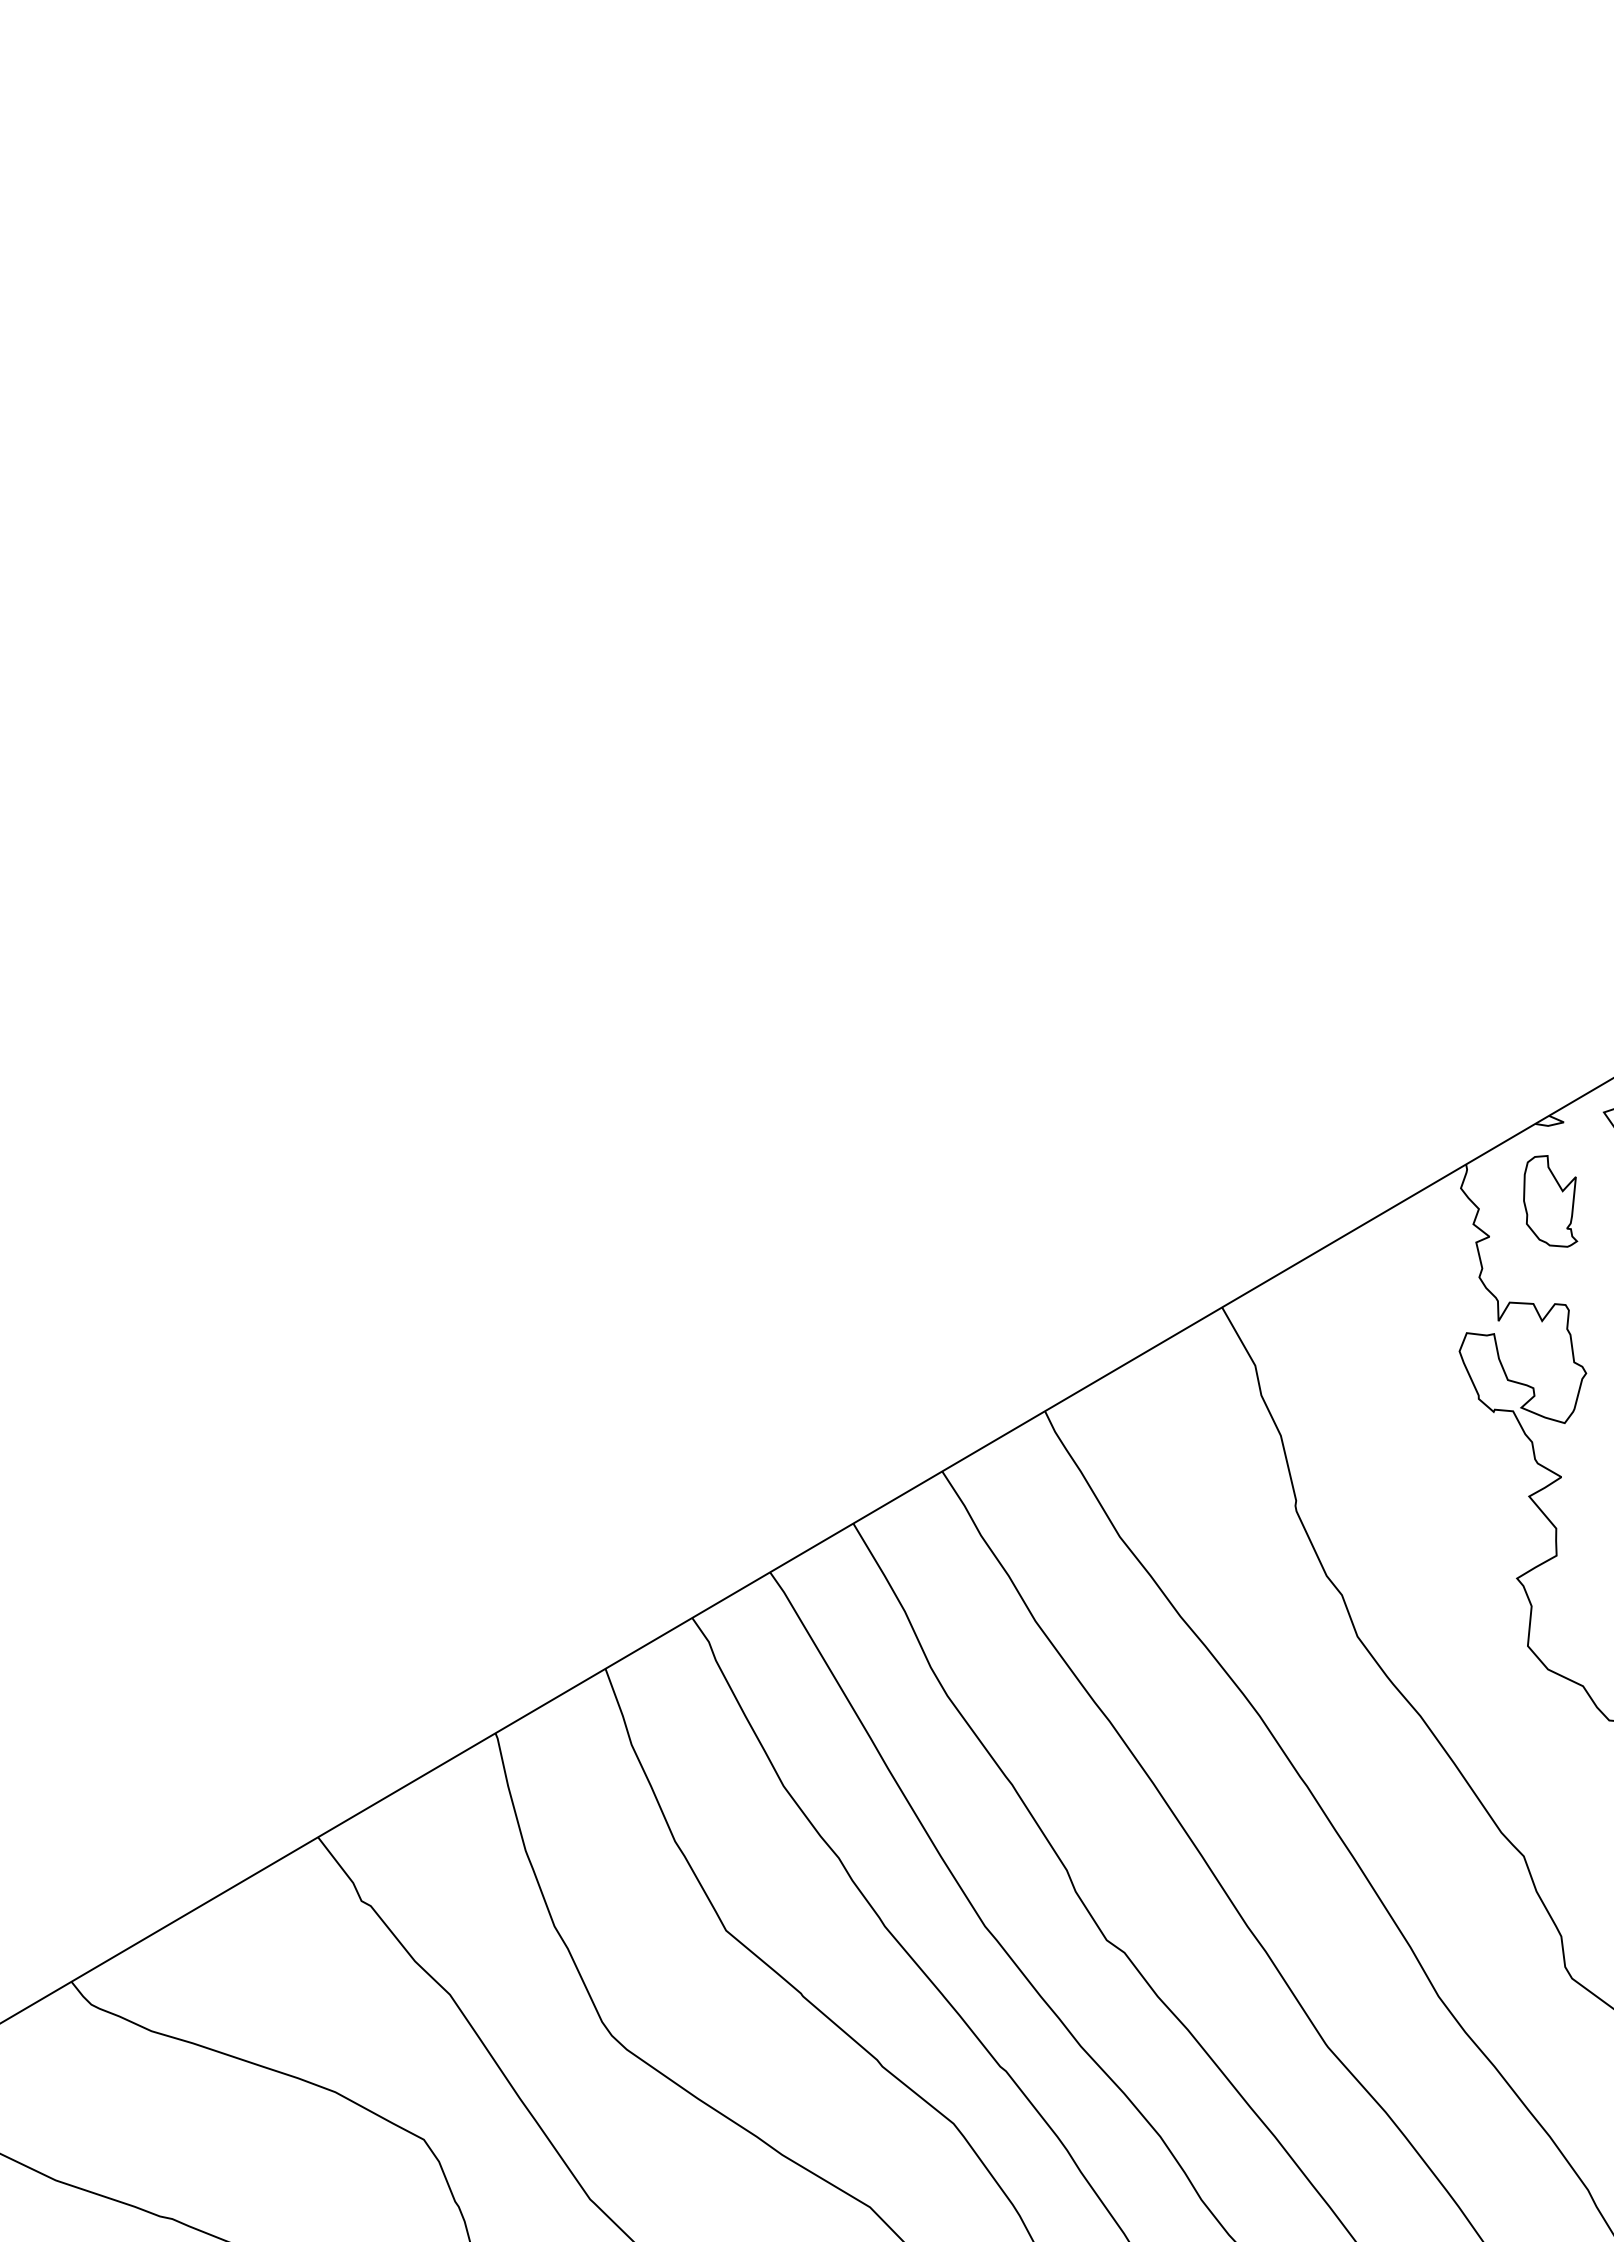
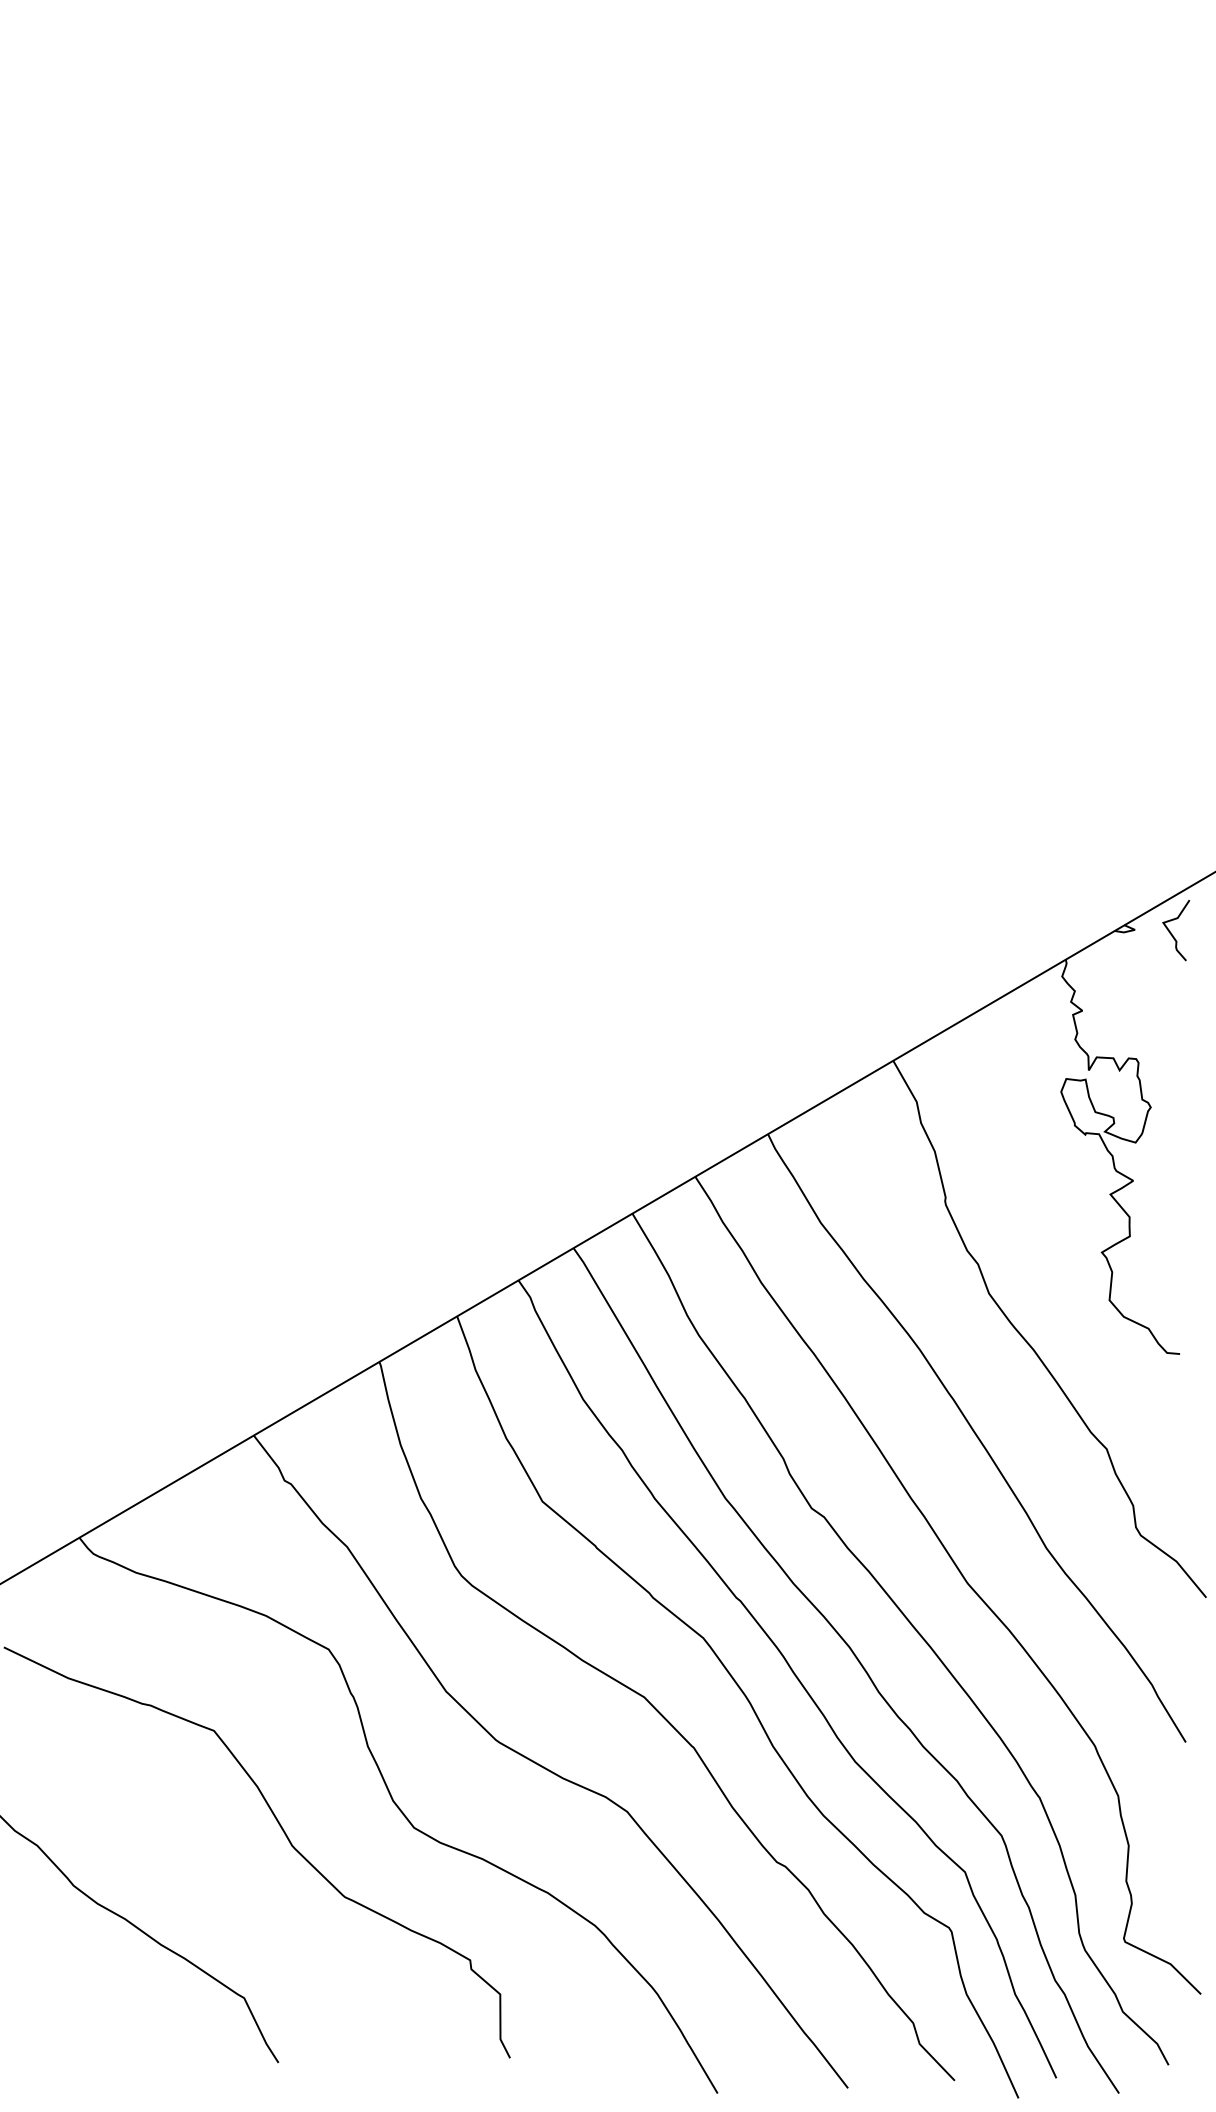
part: (1550, 1200) -> (1125, 985), removed

